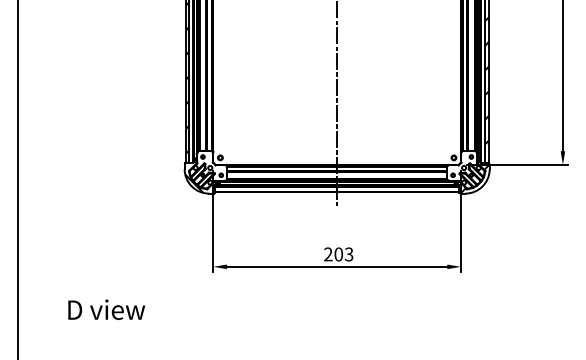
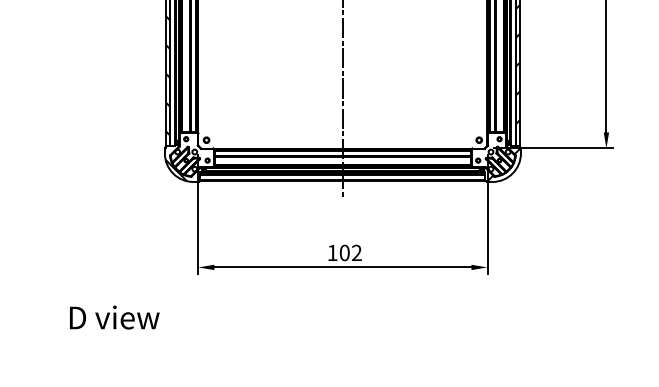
text: (338, 254) -> (344, 253), 203 -> 102
text: (106, 309) -> (114, 317), moved

